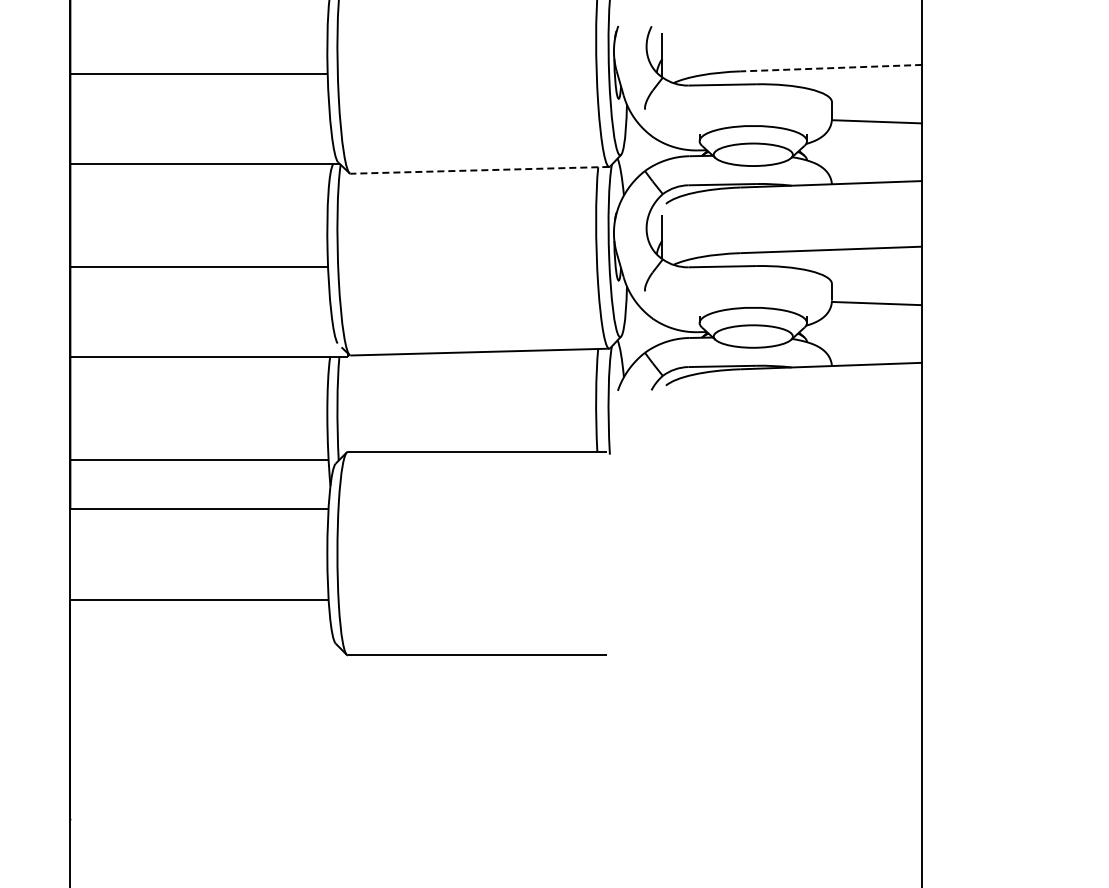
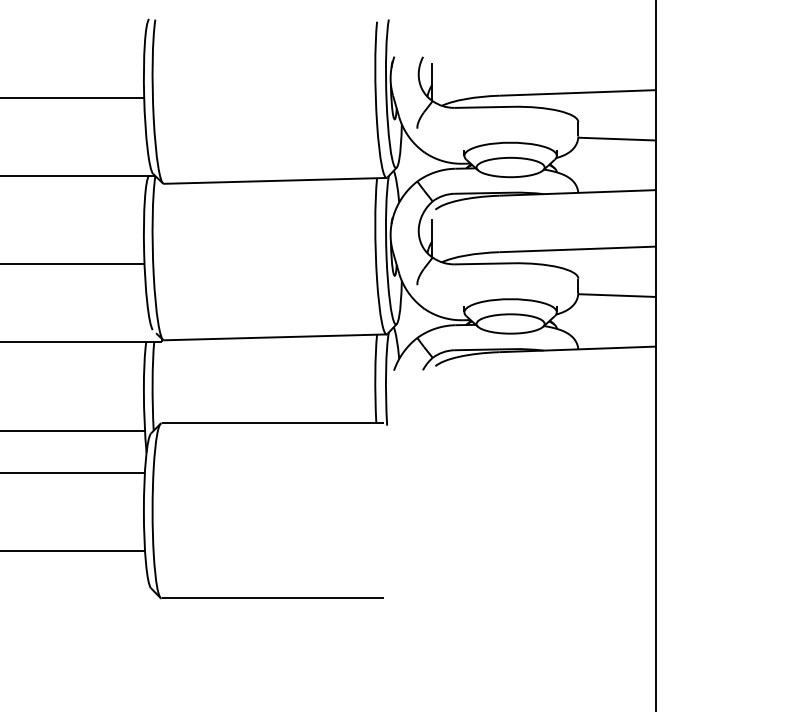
line: (831, 68) -> (577, 93), dashed -> solid
line: (479, 170) -> (274, 181), dashed -> solid

